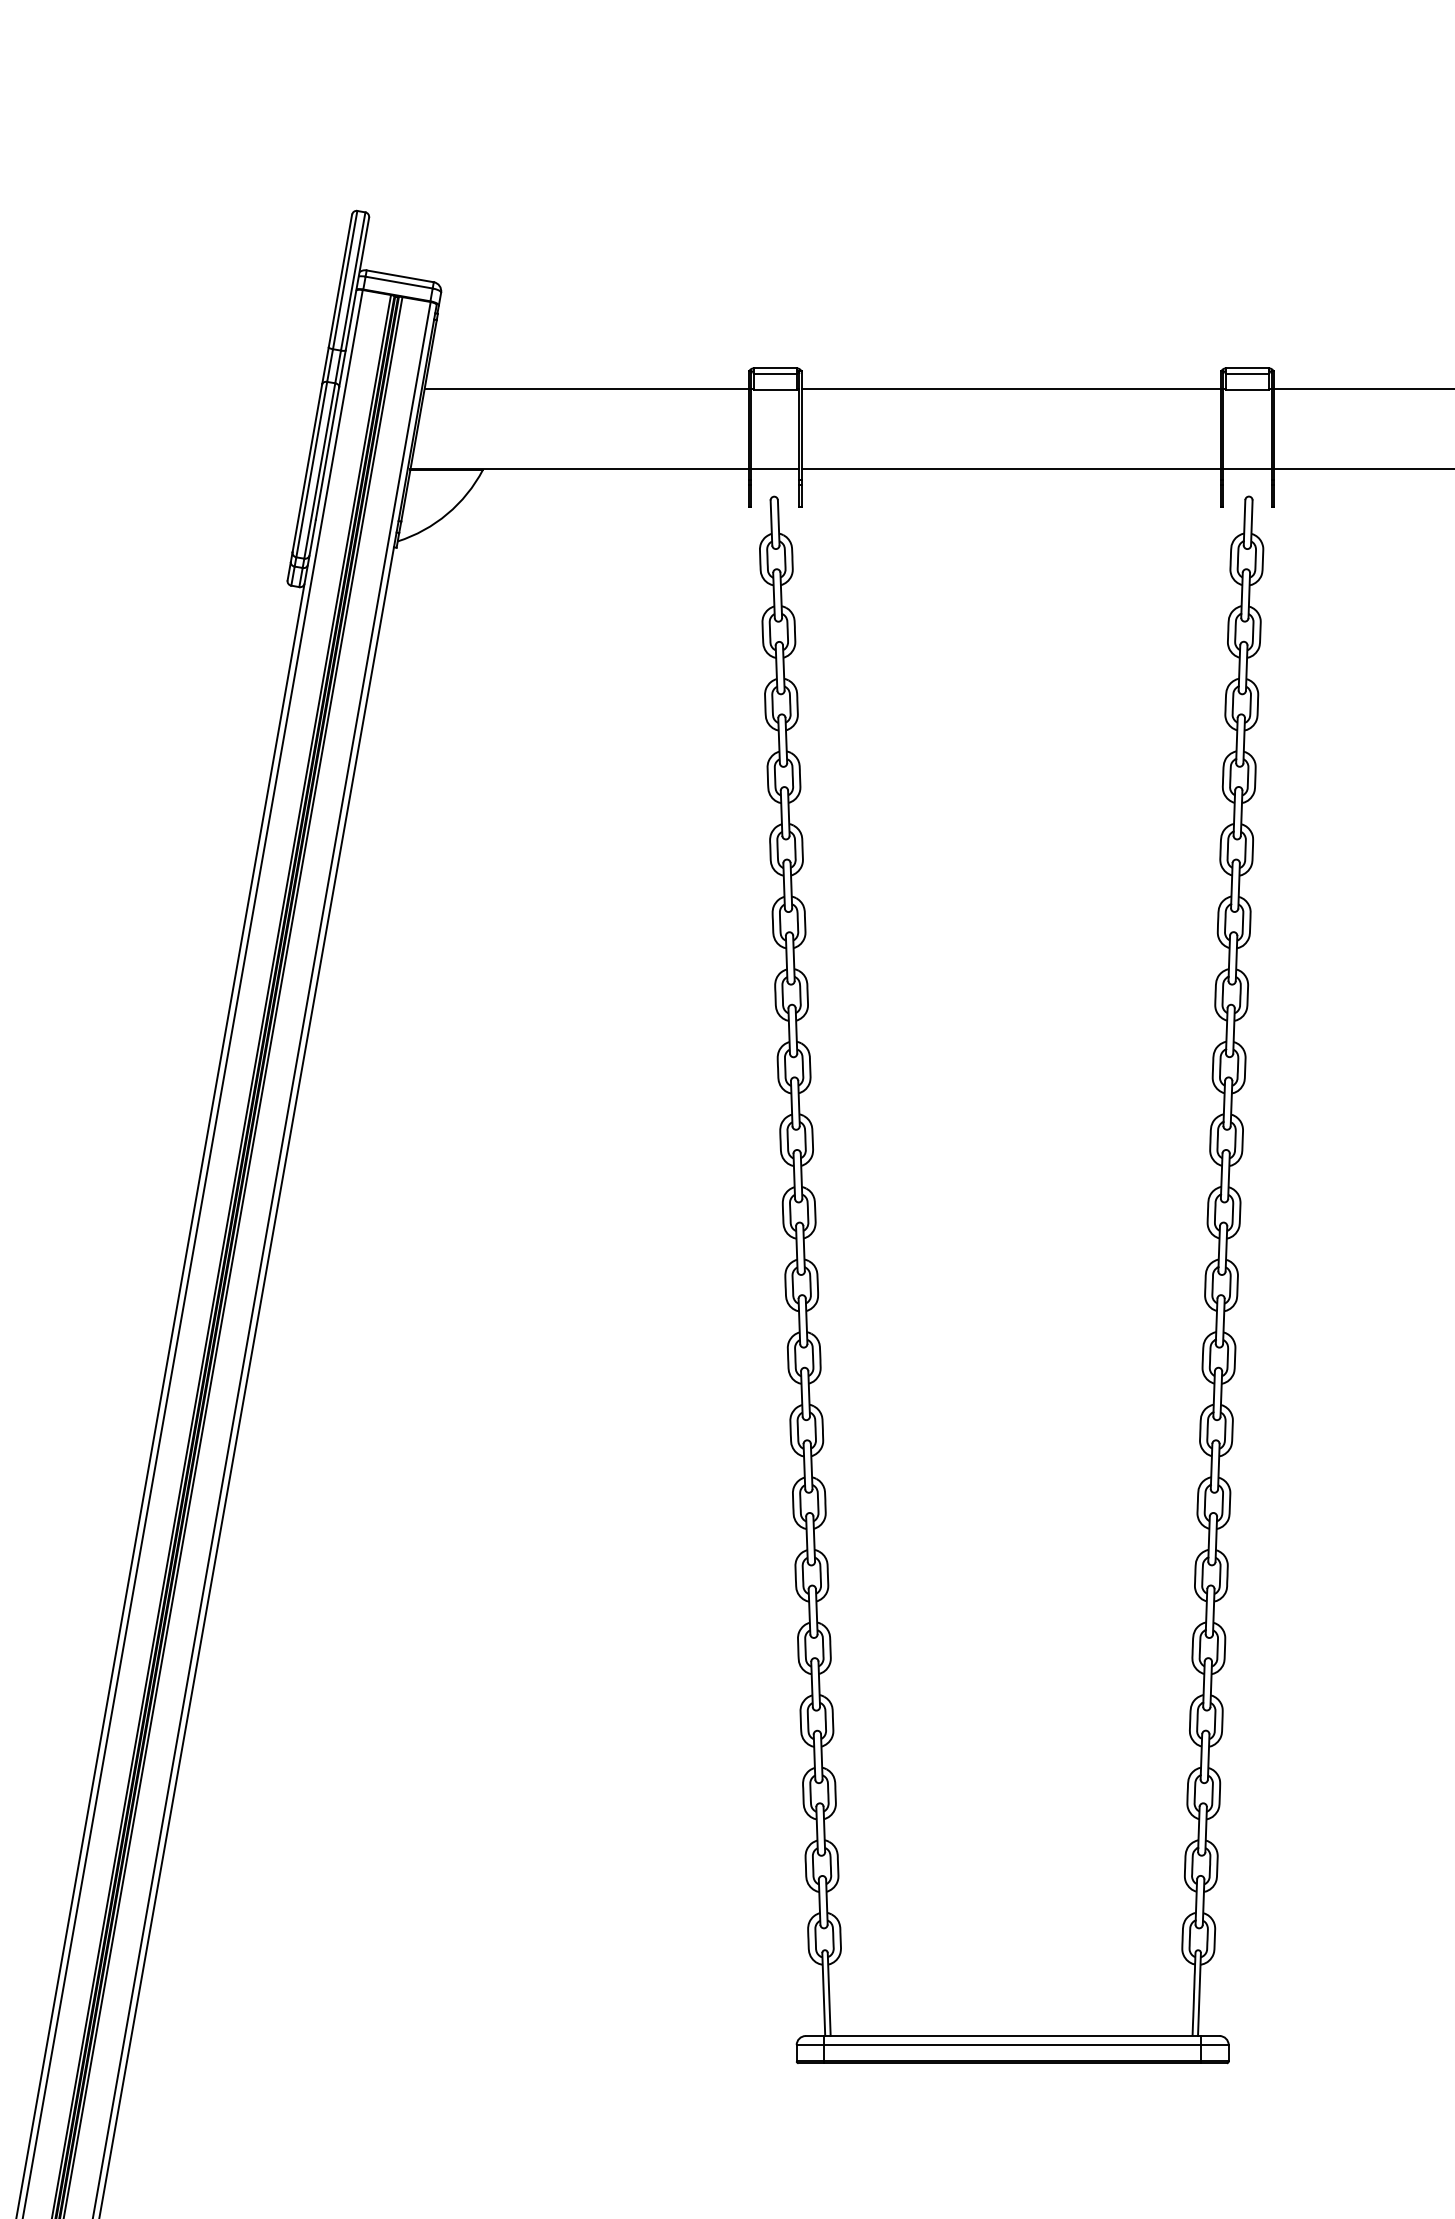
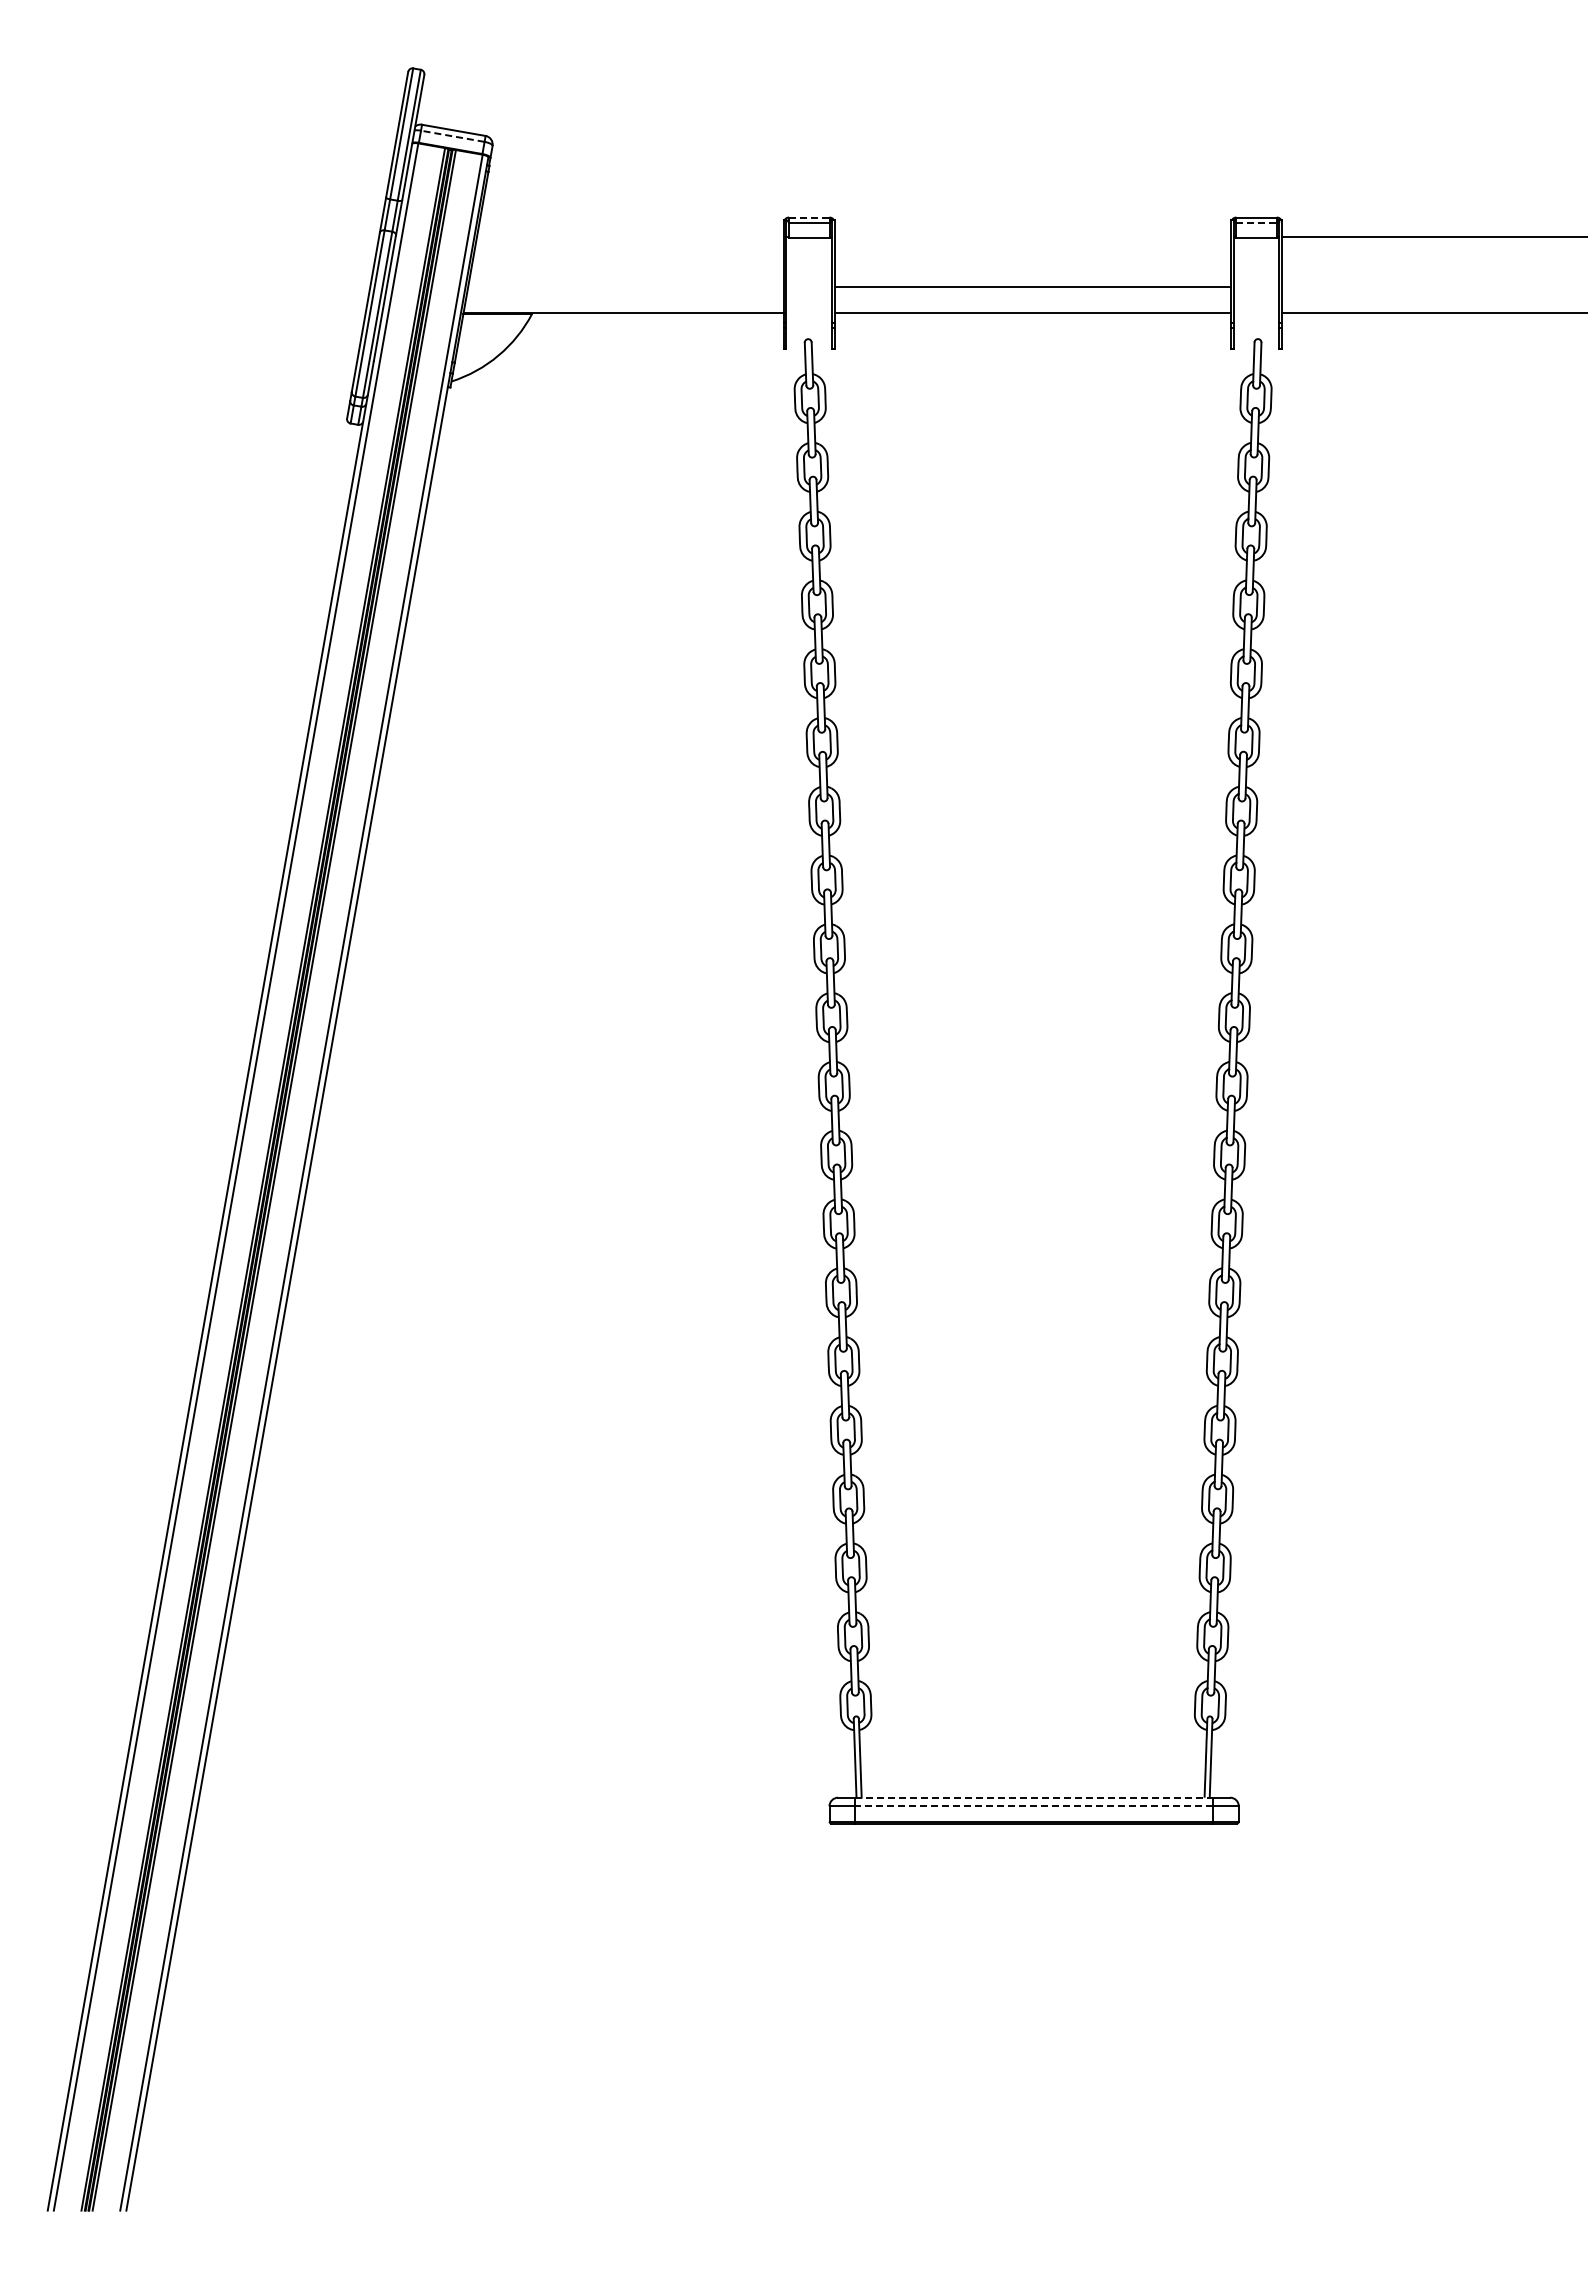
line: (398, 282) -> (452, 136), solid -> dashed
line: (775, 368) -> (809, 217), solid -> dashed
line: (1248, 373) -> (1257, 222), solid -> dashed
line: (586, 388) -> (630, 236), removed
line: (1010, 388) -> (1032, 286), moved
line: (775, 469) -> (809, 313), removed
line: (1247, 469) -> (1256, 313), removed
line: (1013, 2035) -> (1034, 1797), solid -> dashed
line: (1013, 2045) -> (1034, 1806), solid -> dashed

